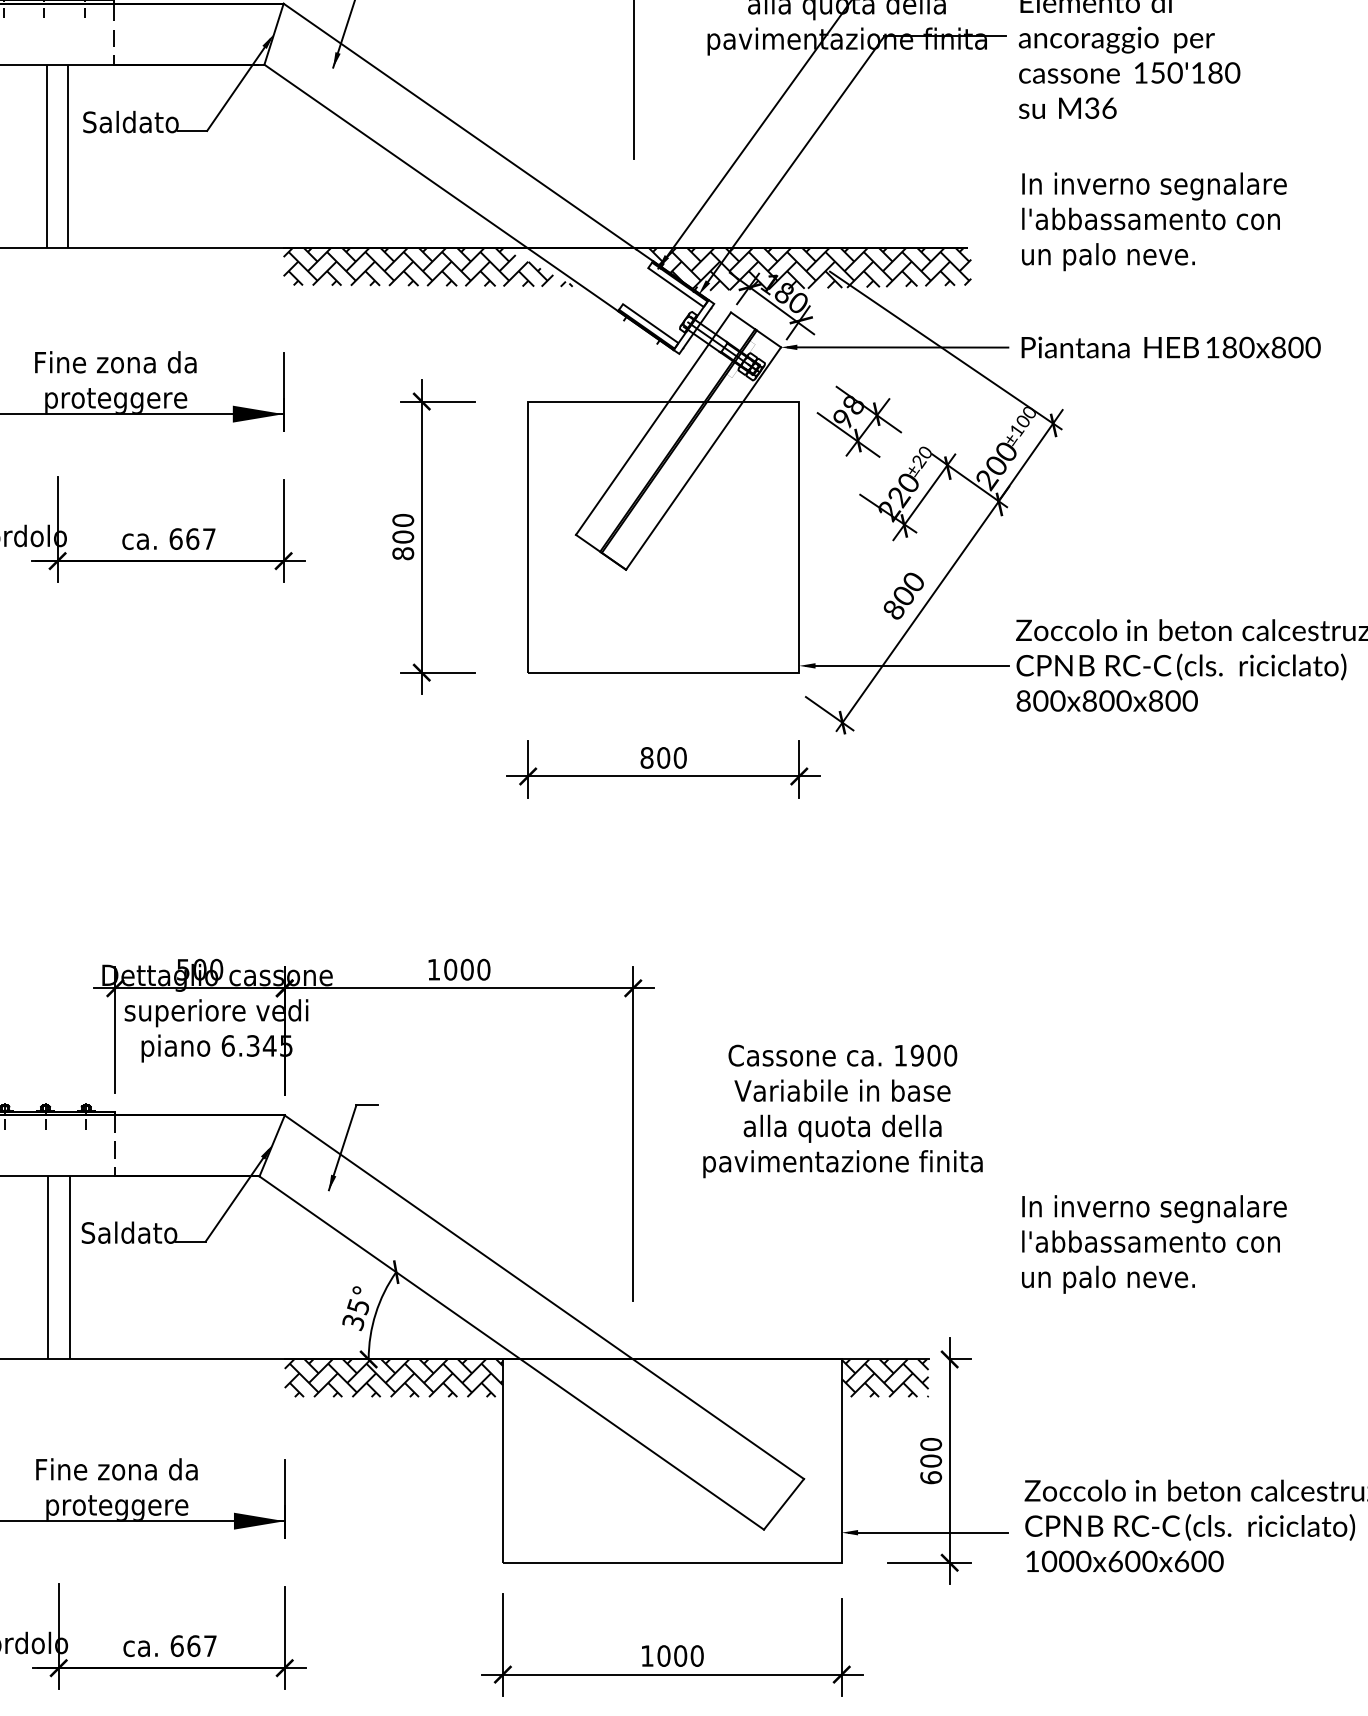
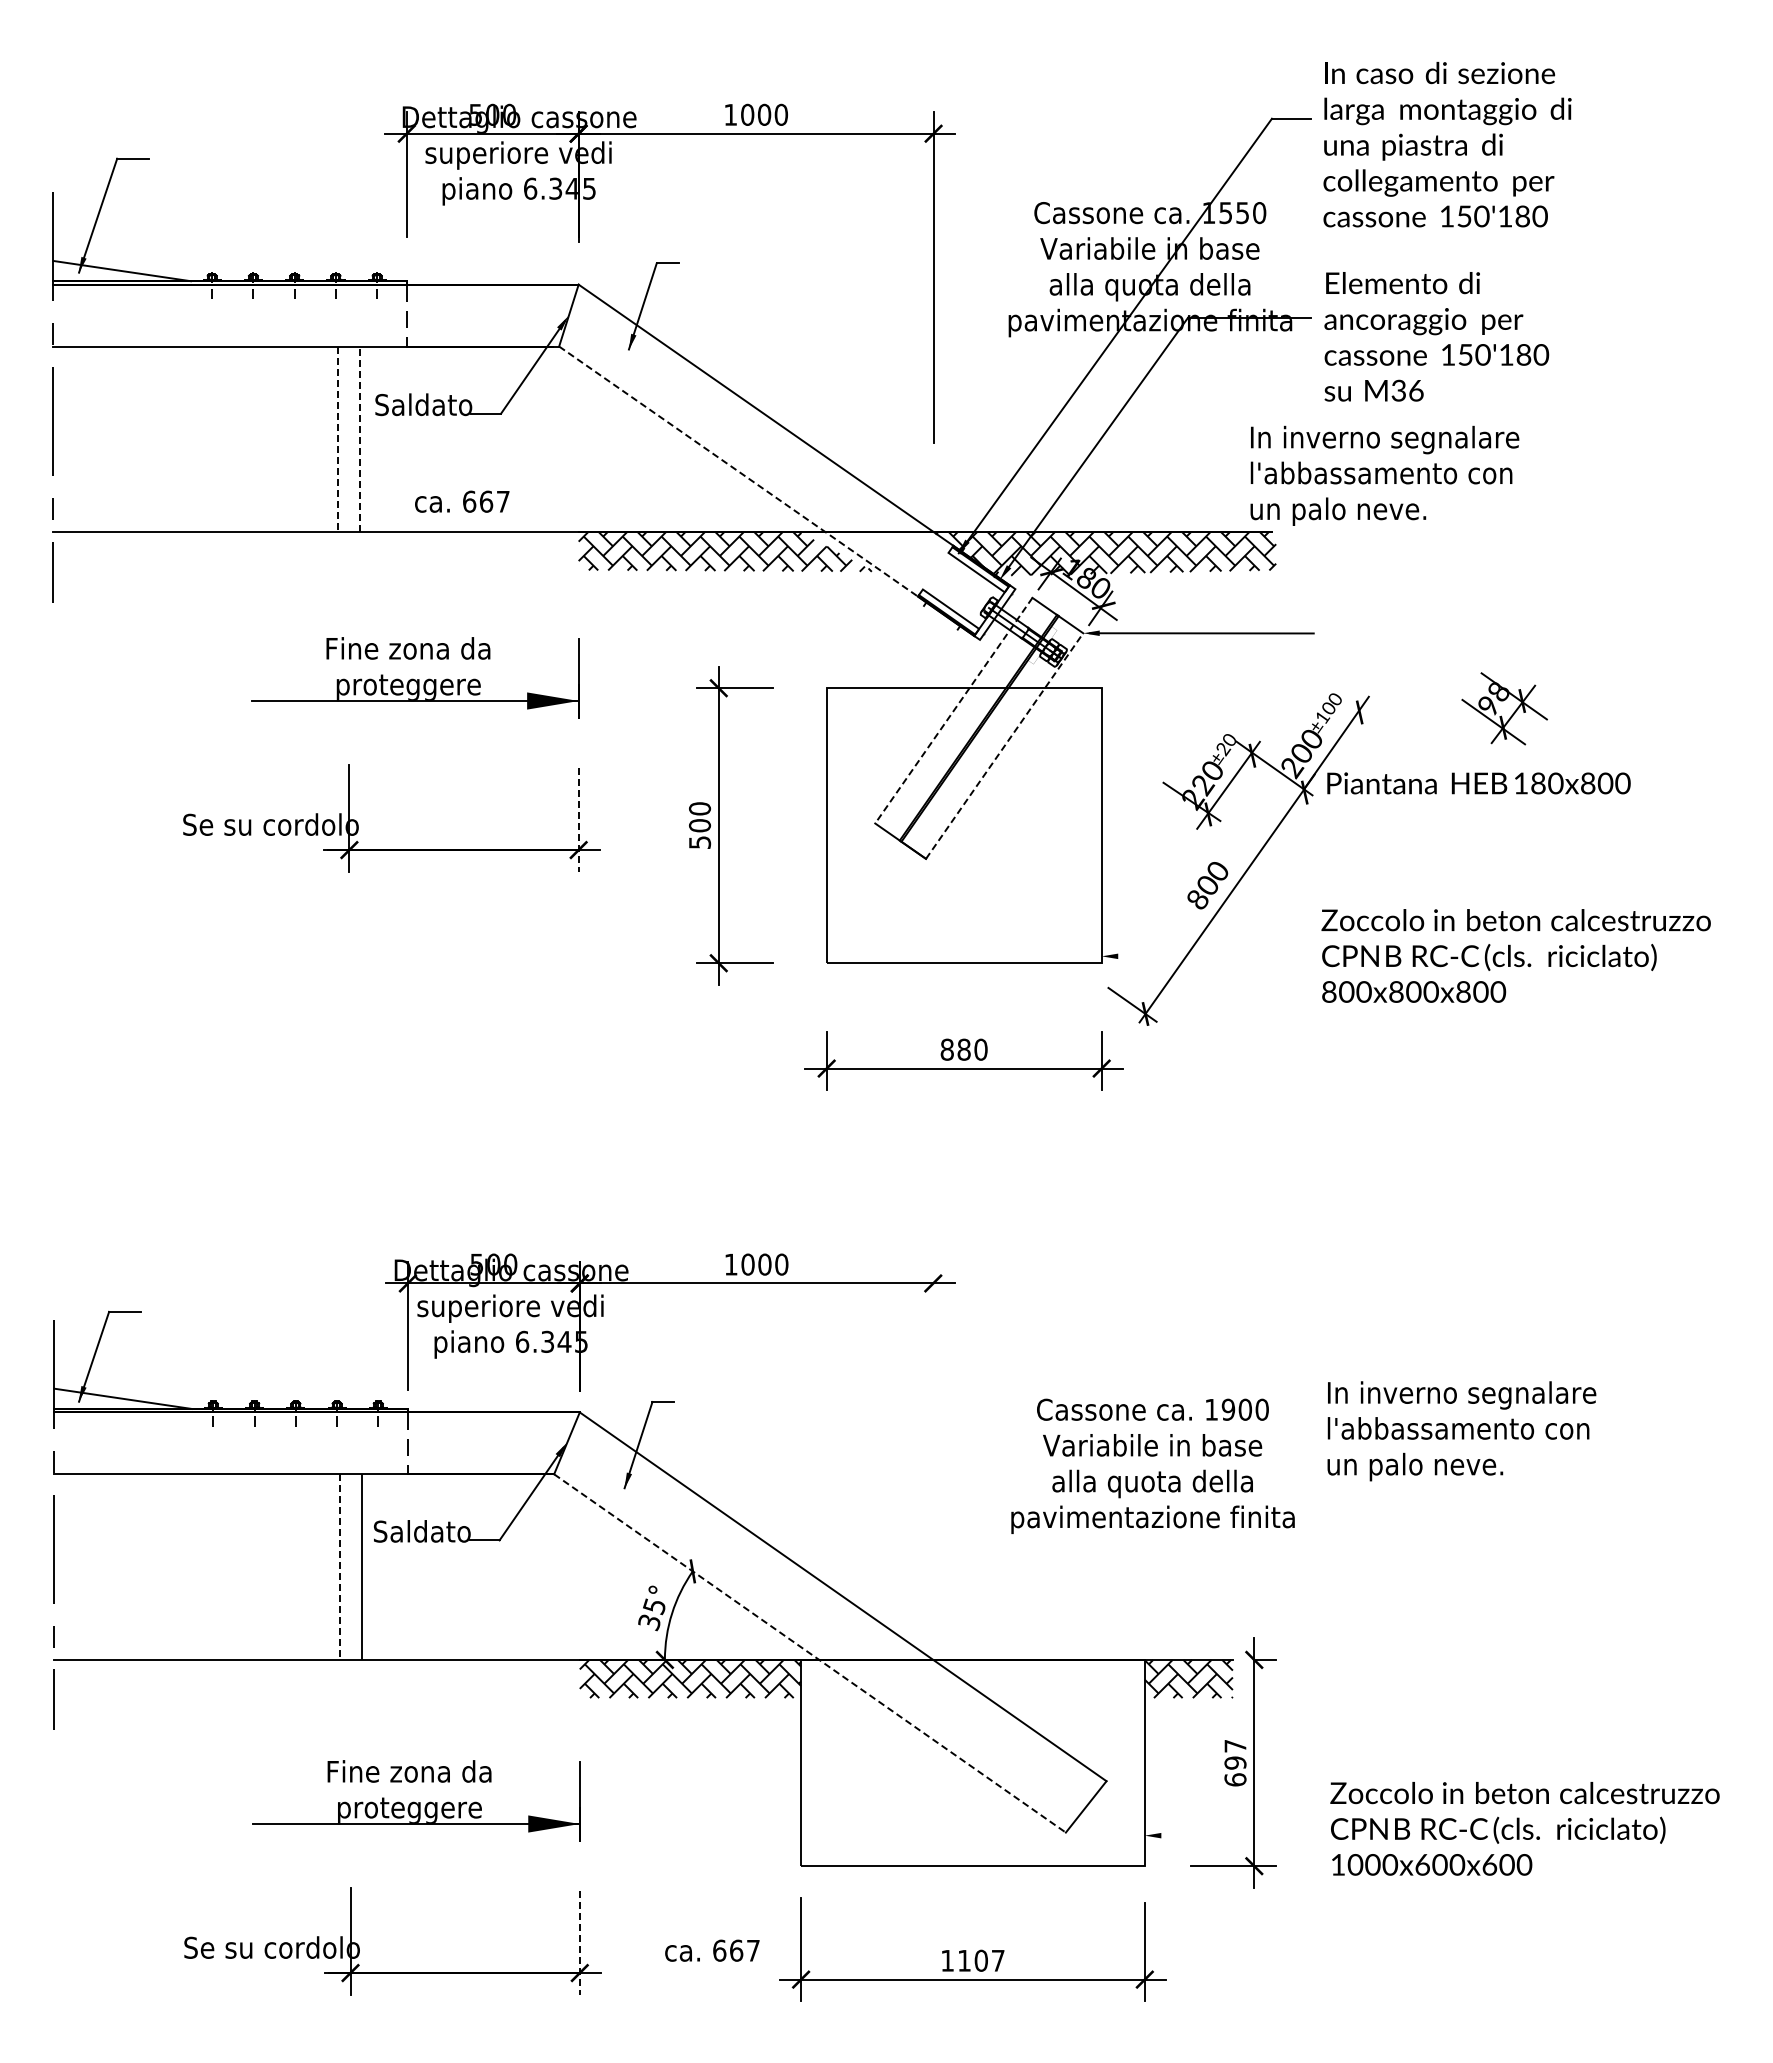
line: (46, 156) -> (338, 439), solid -> dashed
line: (68, 156) -> (360, 439), solid -> dashed
line: (441, 187) -> (738, 471), solid -> dashed
text: (1153, 221) -> (1384, 475), moved
text: (1170, 347) -> (1478, 783), moved
line: (944, 350) -> (1249, 636), removed
part: (858, 414) -> (1503, 701), moved
line: (653, 424) -> (953, 711), solid -> dashed
line: (703, 458) -> (1004, 745), solid -> dashed
line: (283, 530) -> (578, 819), solid -> dashed
text: (169, 538) -> (462, 501), moved
text: (402, 553) -> (699, 842), 800 -> 500
line: (907, 666) -> (1211, 956), removed
text: (663, 757) -> (963, 1049), 800 -> 880
text: (842, 1110) -> (1152, 1465), moved
line: (633, 1133) -> (933, 1430), removed
text: (1153, 1244) -> (1461, 1431), moved
line: (47, 1268) -> (339, 1567), solid -> dashed
line: (512, 1353) -> (810, 1653), solid -> dashed
text: (931, 1452) -> (1235, 1754), 600 -> 697
line: (928, 1532) -> (1232, 1835), removed
line: (284, 1638) -> (579, 1942), solid -> dashed
text: (170, 1645) -> (712, 1950), moved
text: (679, 1655) -> (980, 1960), 1000 -> 1107

